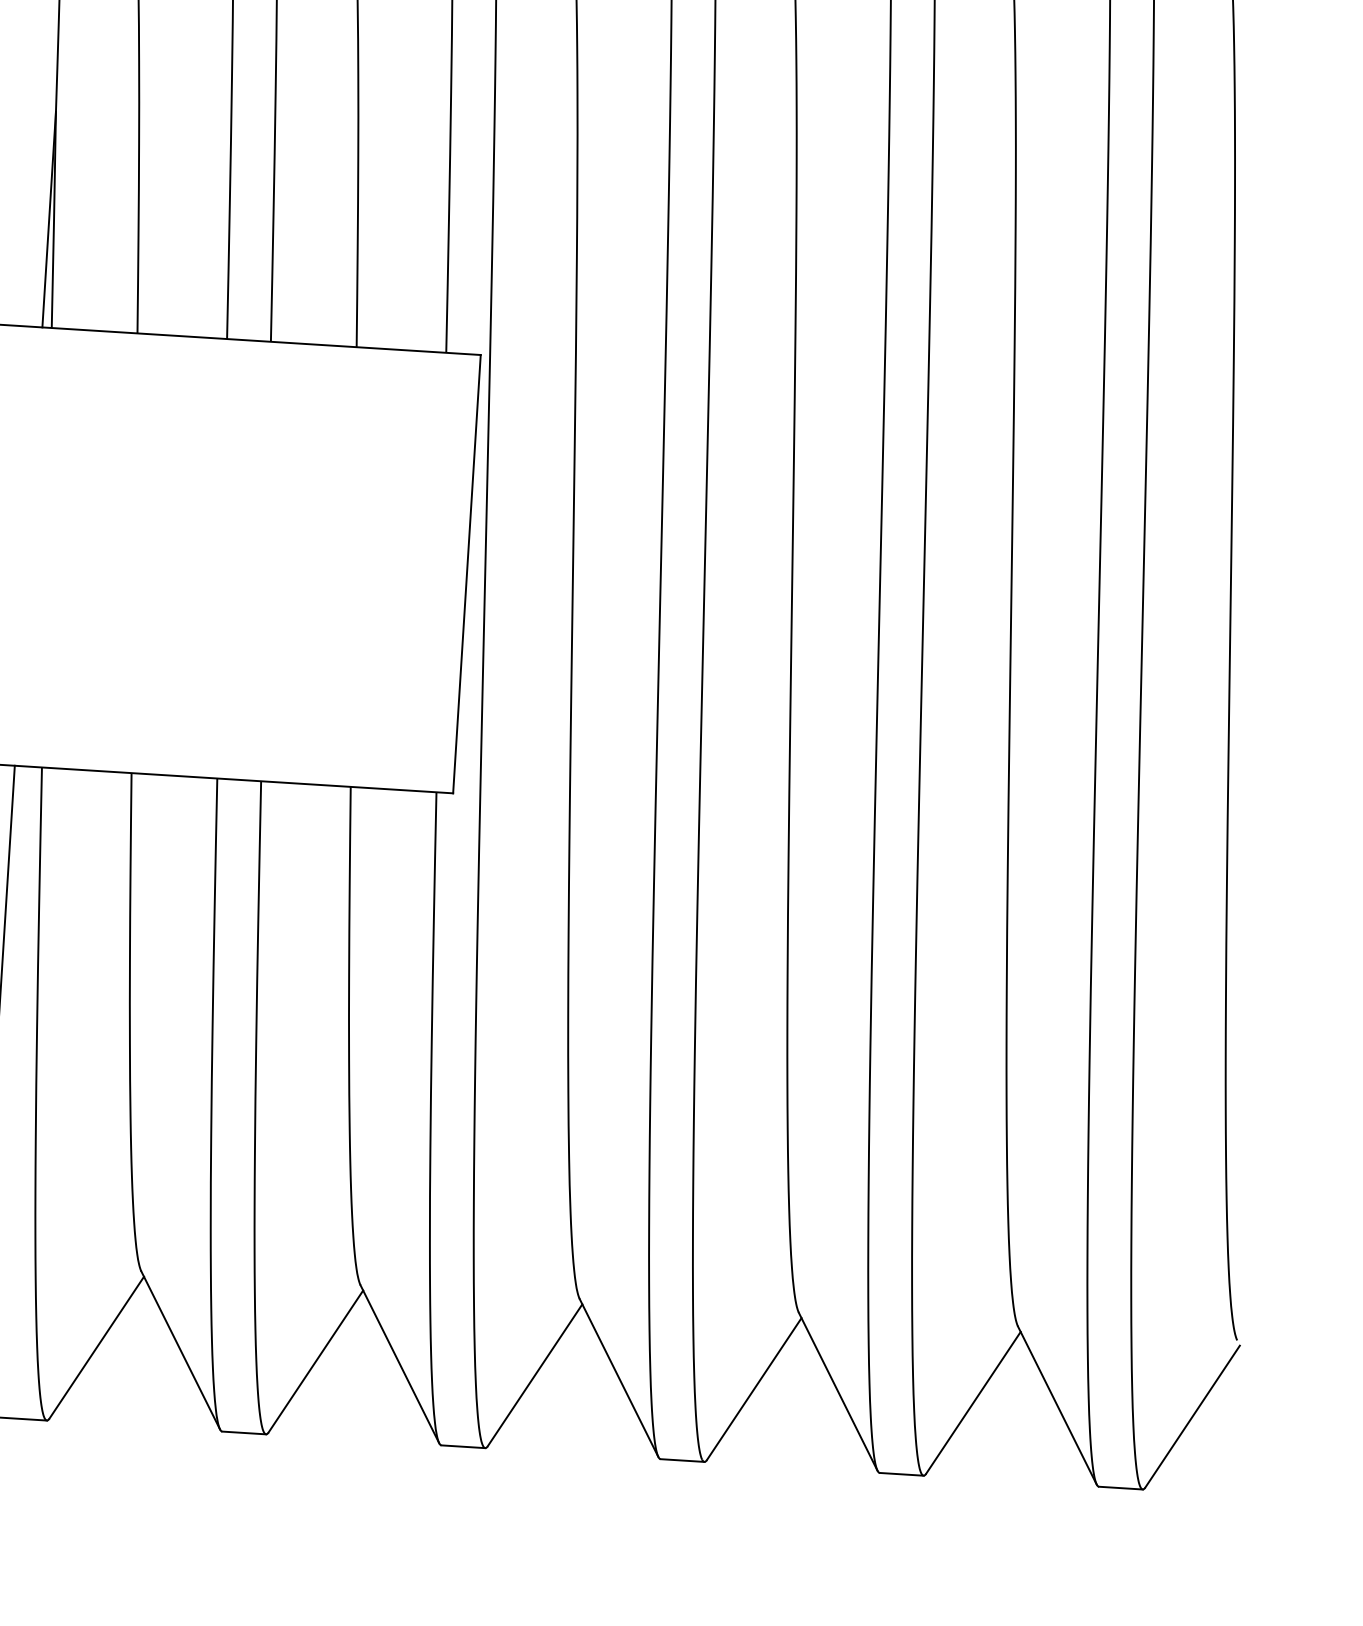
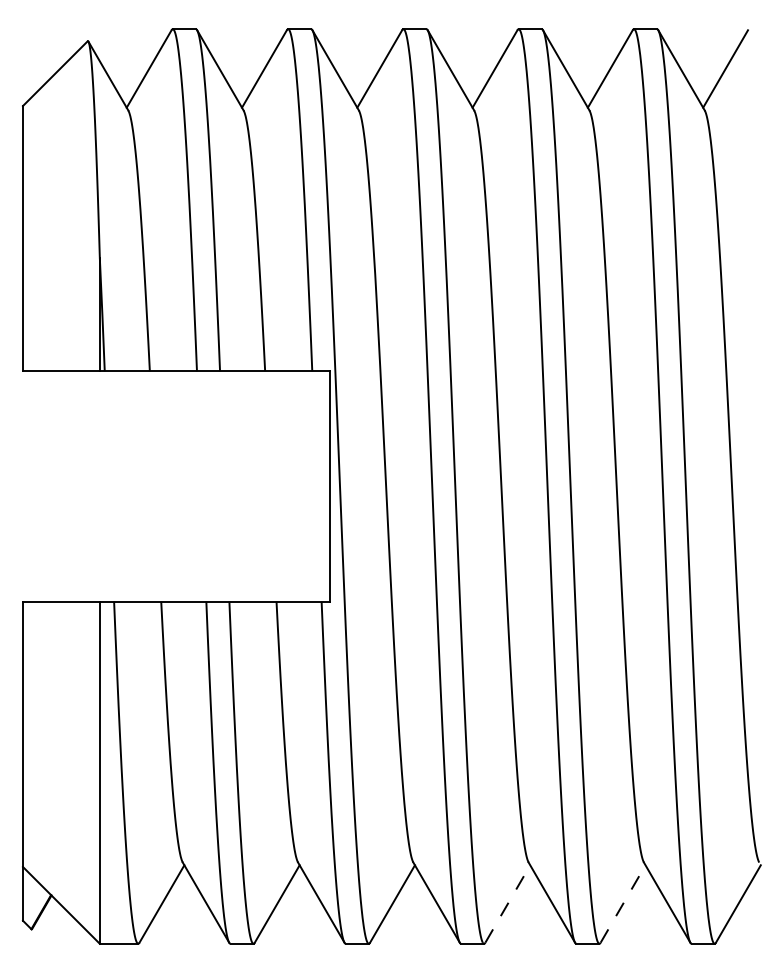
line: (753, 1388) -> (507, 903), solid -> dashed
line: (974, 1401) -> (623, 903), solid -> dashed

